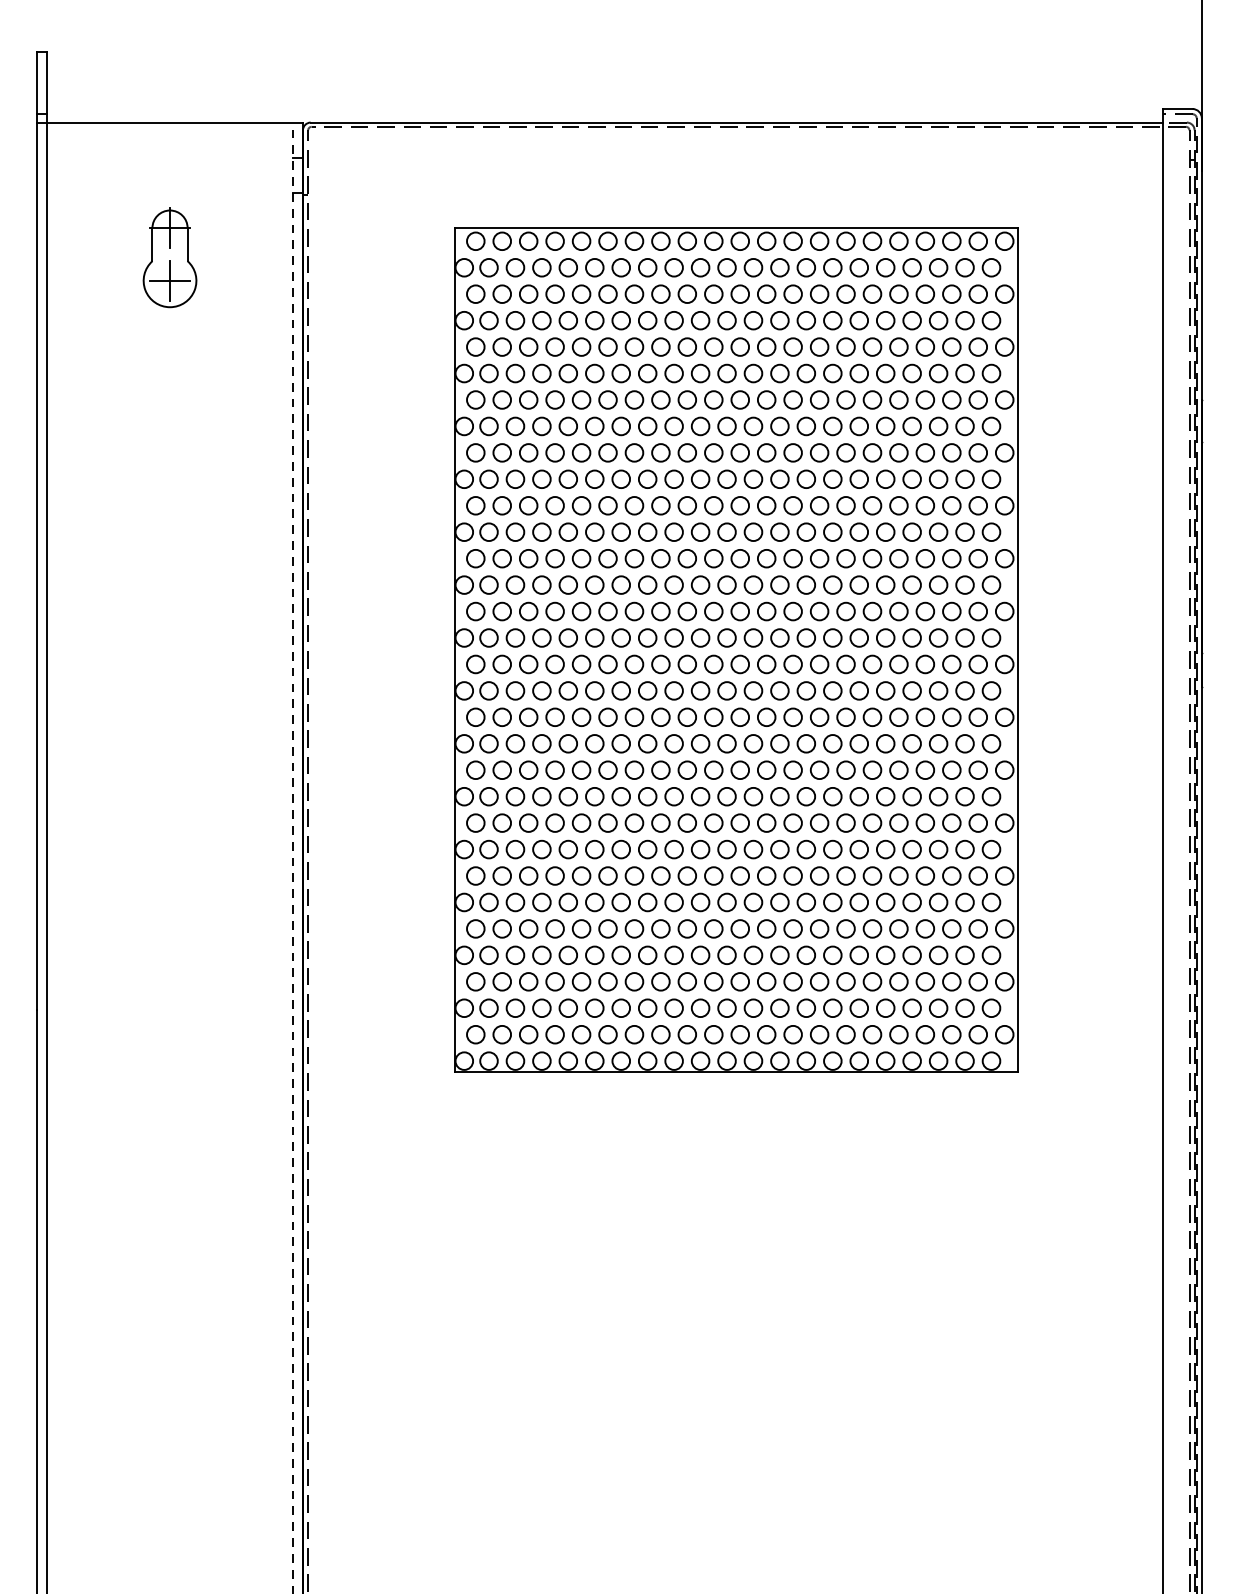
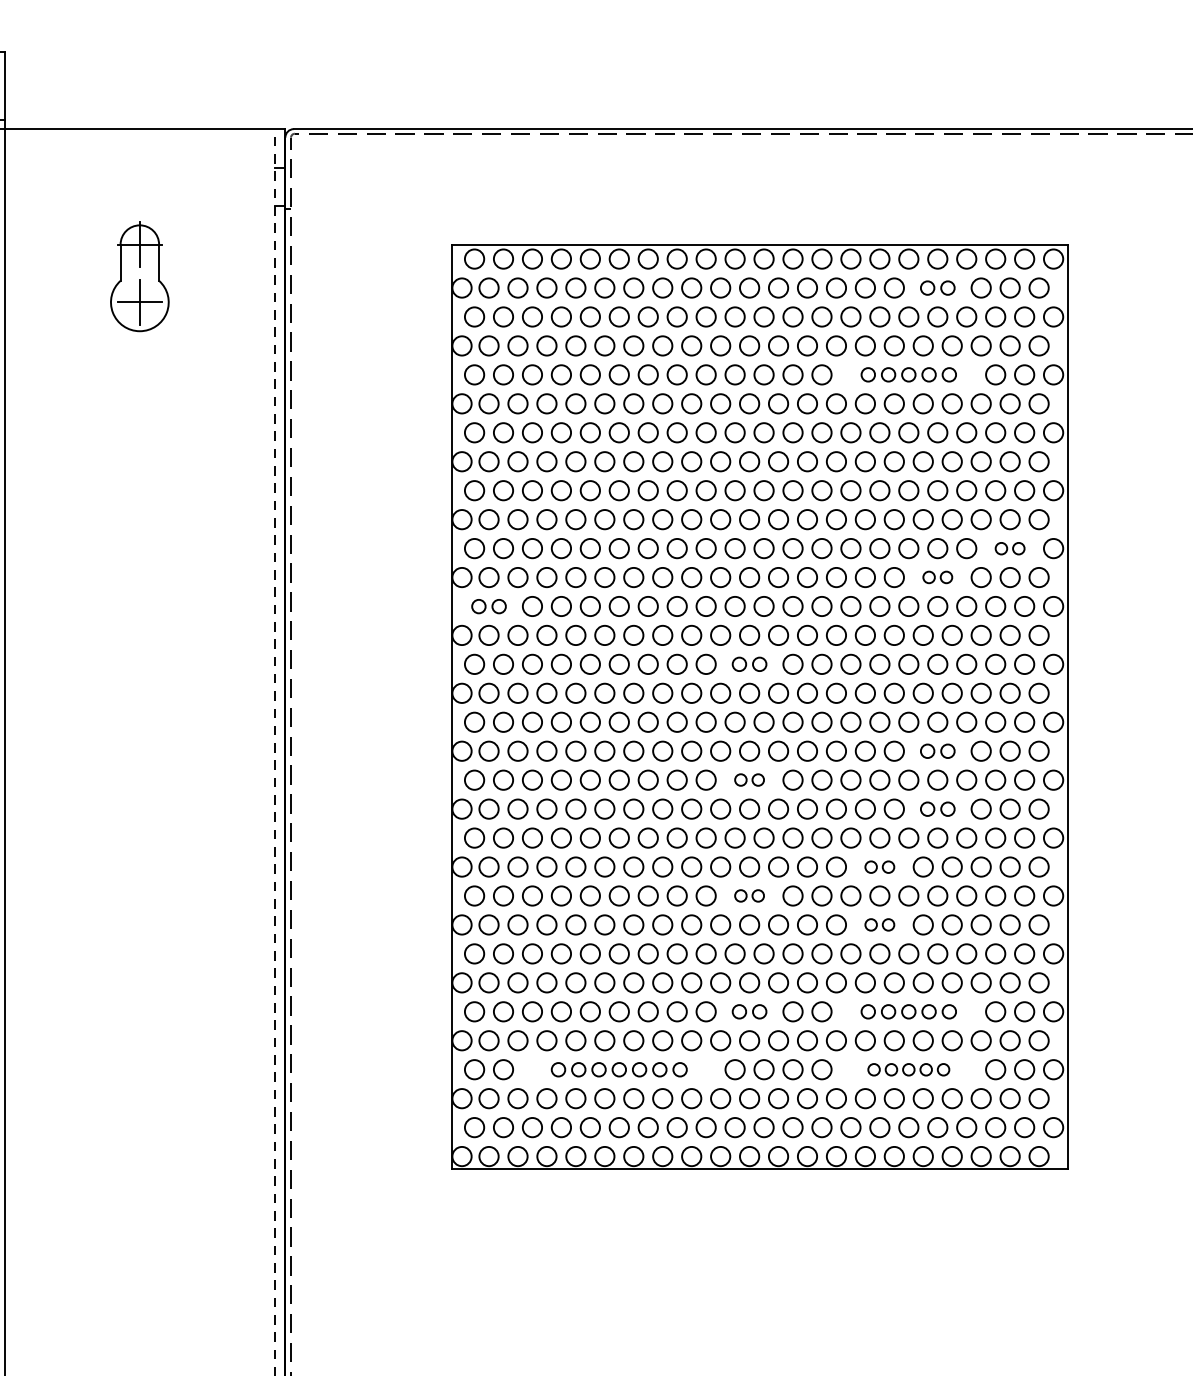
part: (898, 267) -> (937, 287), size x0.7
part: (872, 346) -> (908, 374), size x0.7
part: (964, 505) -> (1009, 548), size x0.6
part: (898, 531) -> (937, 576), size x0.6
part: (488, 558) -> (488, 606), size x0.7
part: (726, 611) -> (749, 664), size x0.7
part: (898, 690) -> (937, 750), size x0.7
part: (726, 716) -> (749, 779), size x0.6
part: (898, 743) -> (937, 808), size x0.7
part: (845, 796) -> (879, 866), size x0.6
part: (726, 822) -> (749, 895), size x0.6
part: (845, 849) -> (879, 924), size x0.6
part: (726, 928) -> (749, 1011), size x0.7
part: (872, 928) -> (908, 1011), size x0.7
part: (607, 981) -> (618, 1069), size x0.7
part: (872, 981) -> (908, 1069), size x0.6

